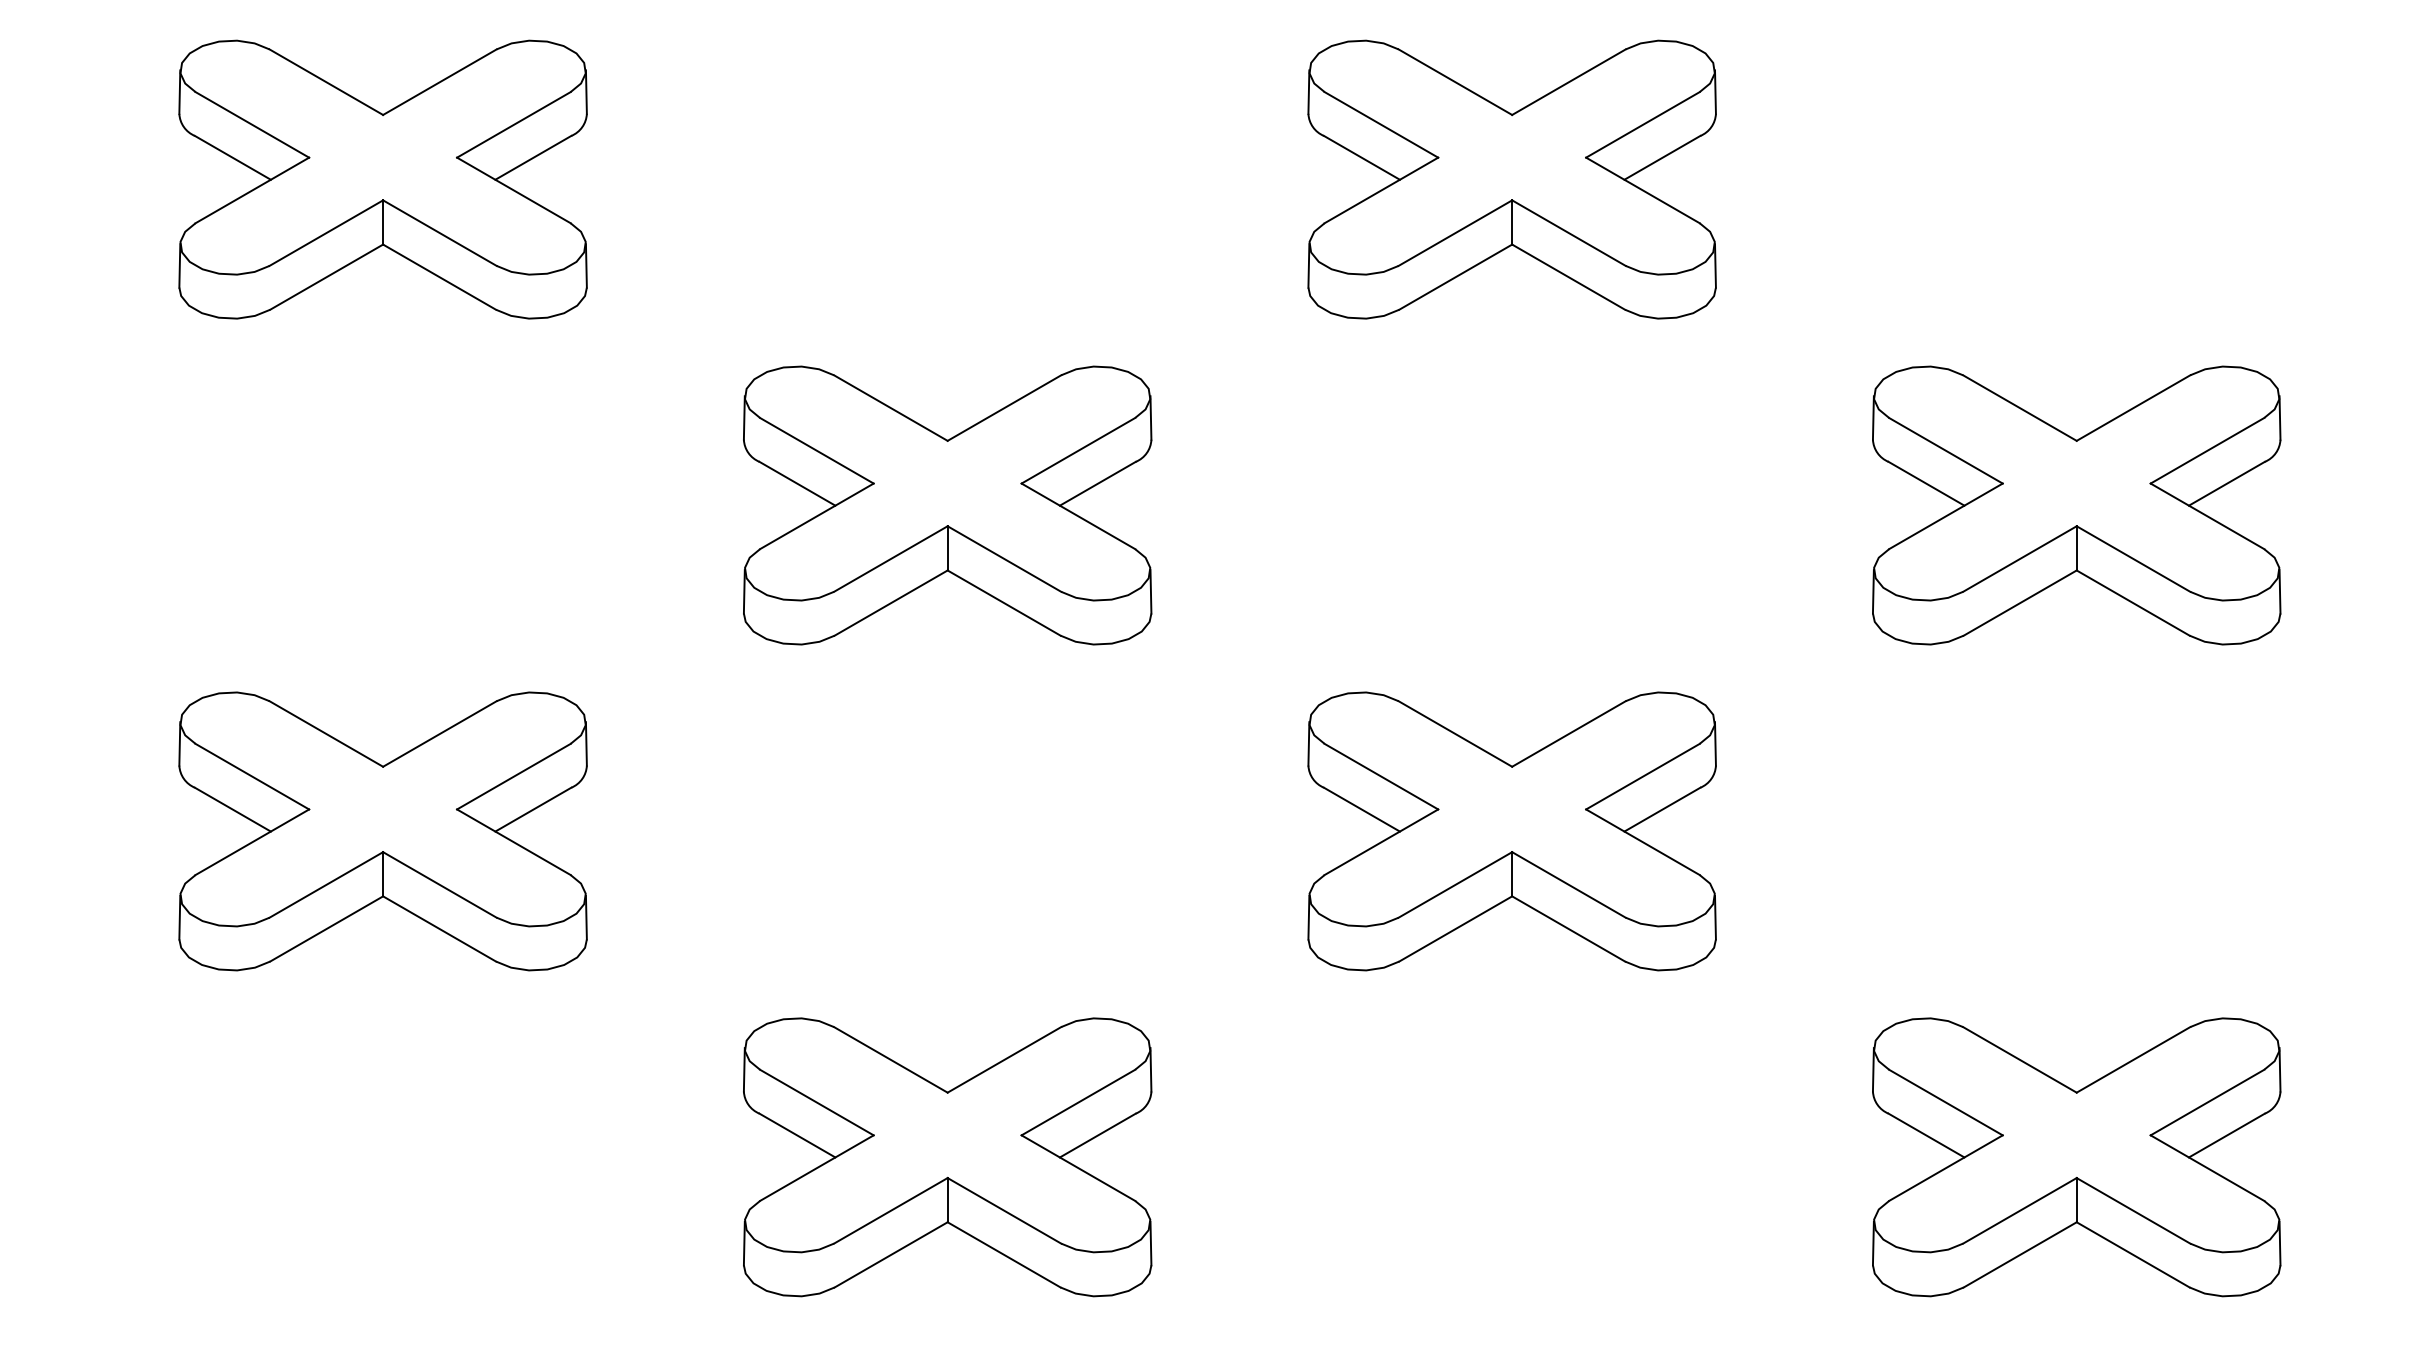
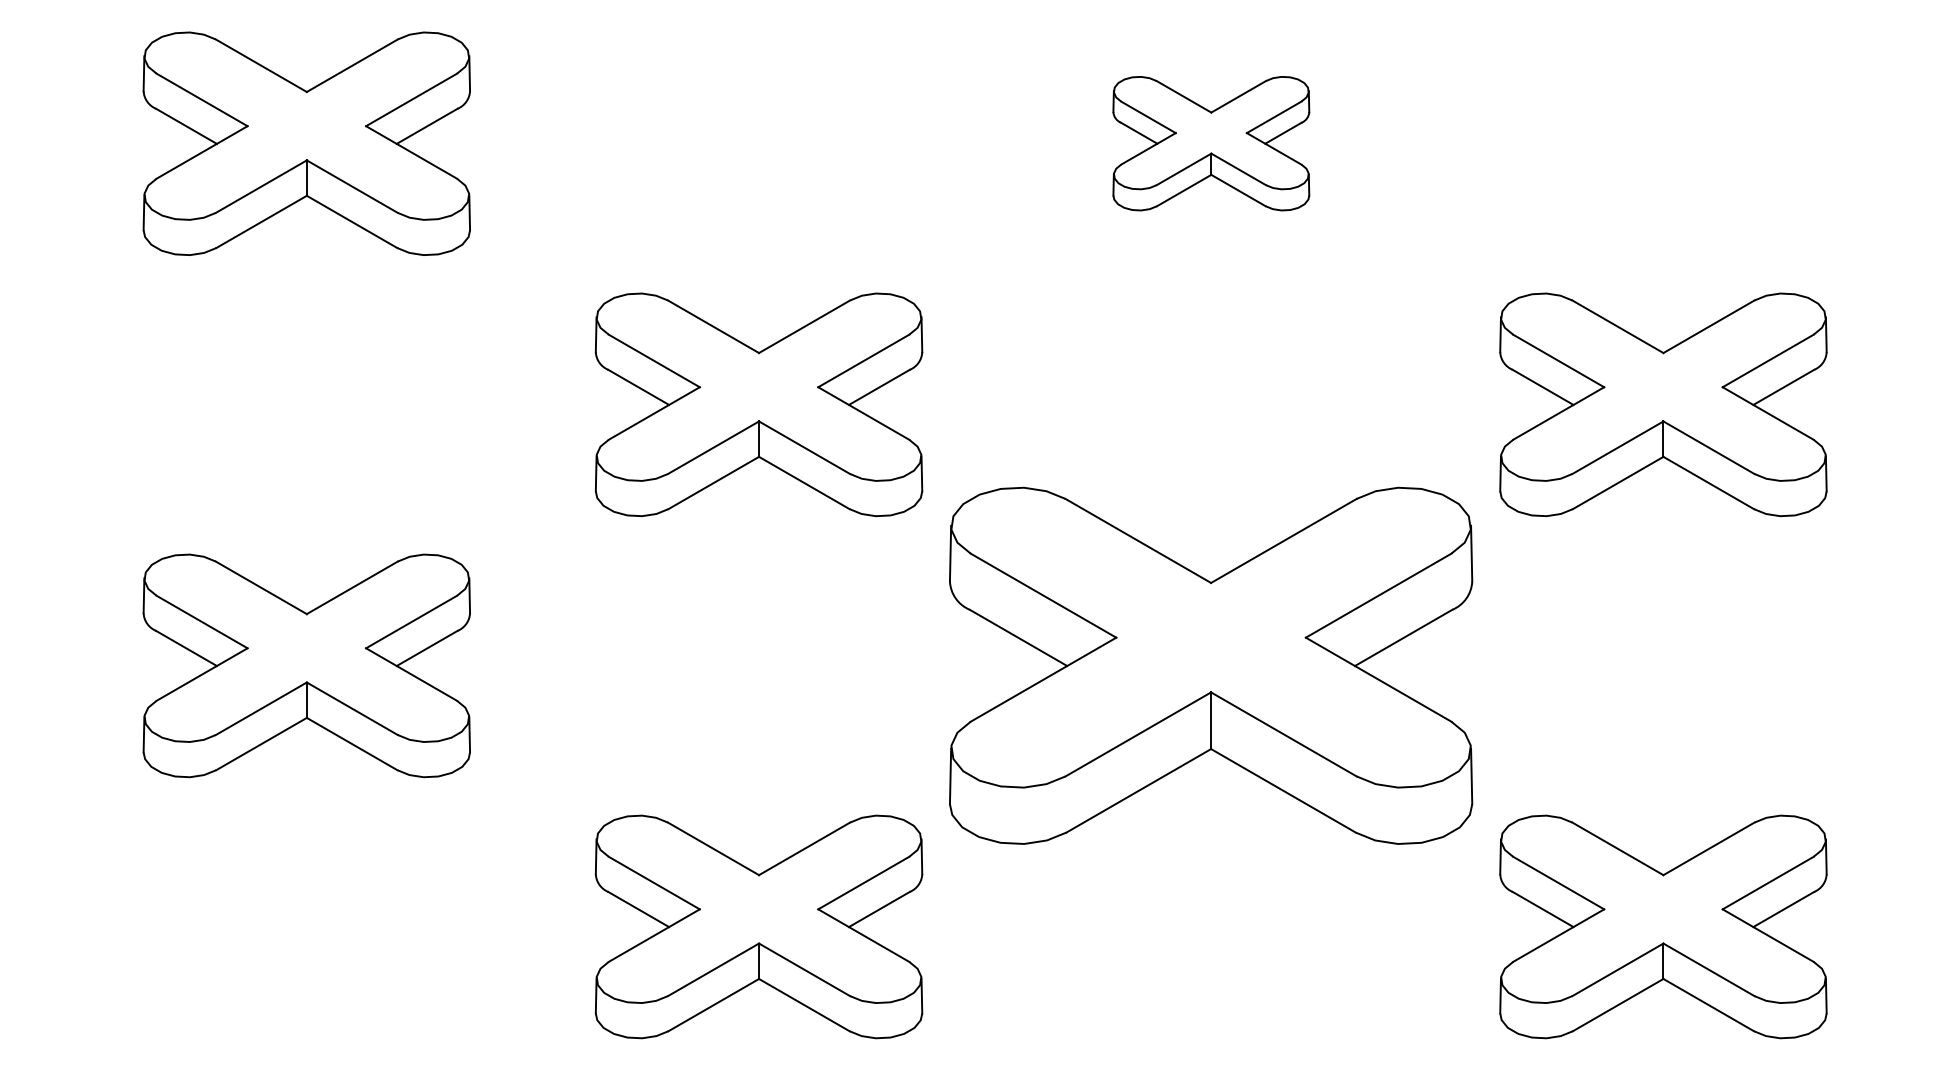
part: (1512, 179) -> (1211, 143), size x0.6
part: (1512, 830) -> (1211, 665), size x1.6

